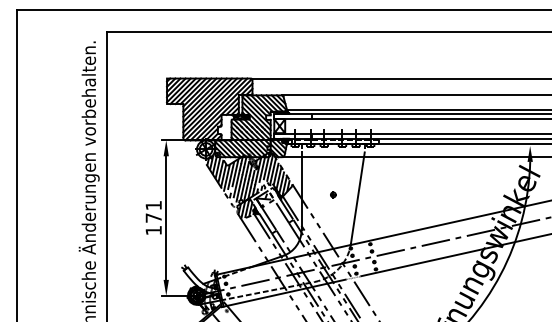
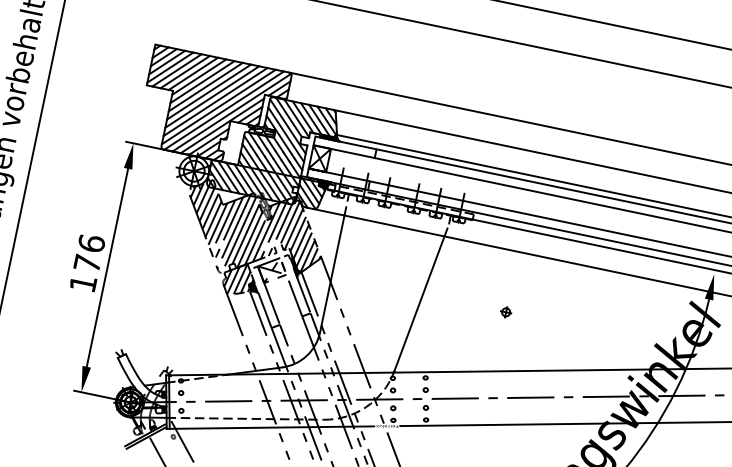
part: (333, 194) -> (506, 311), moved
text: (153, 205) -> (91, 243), 171 -> 176

